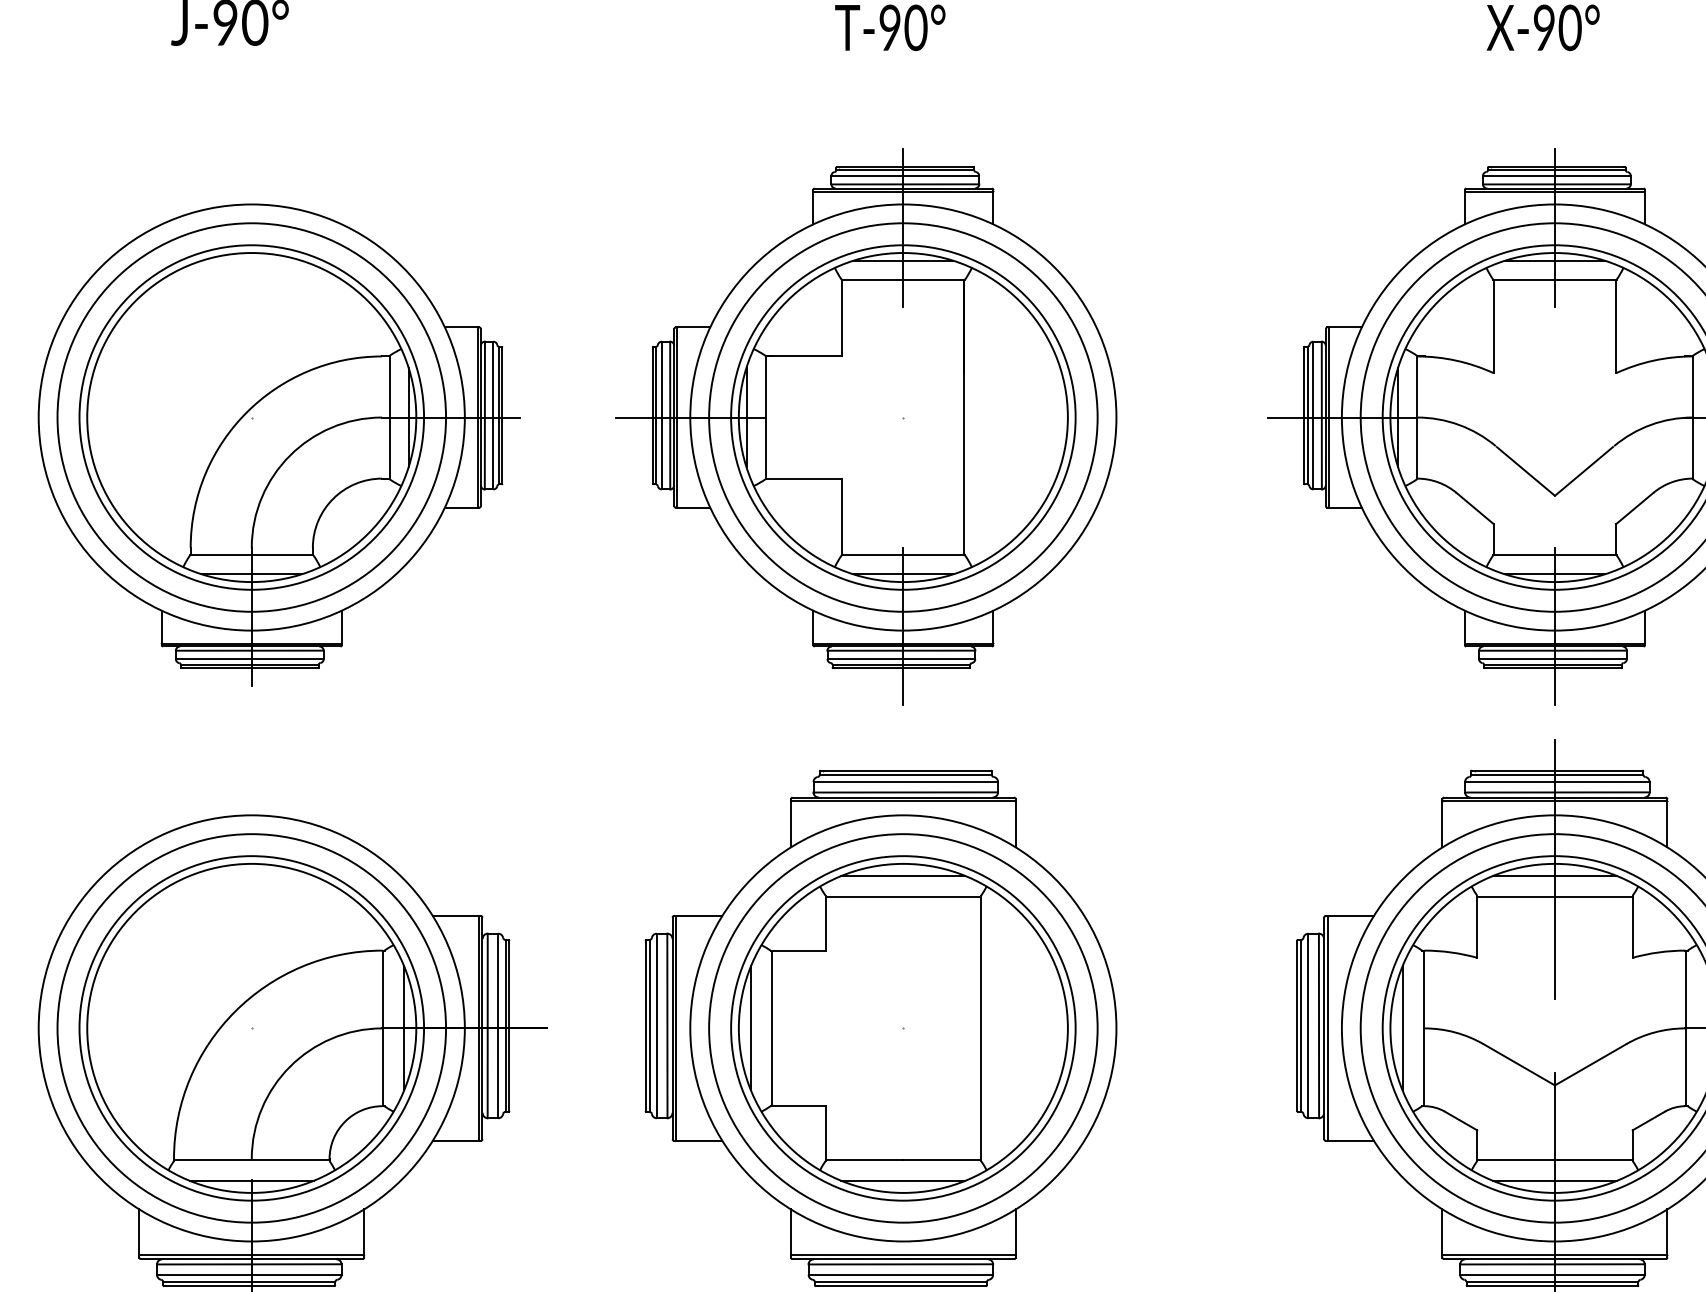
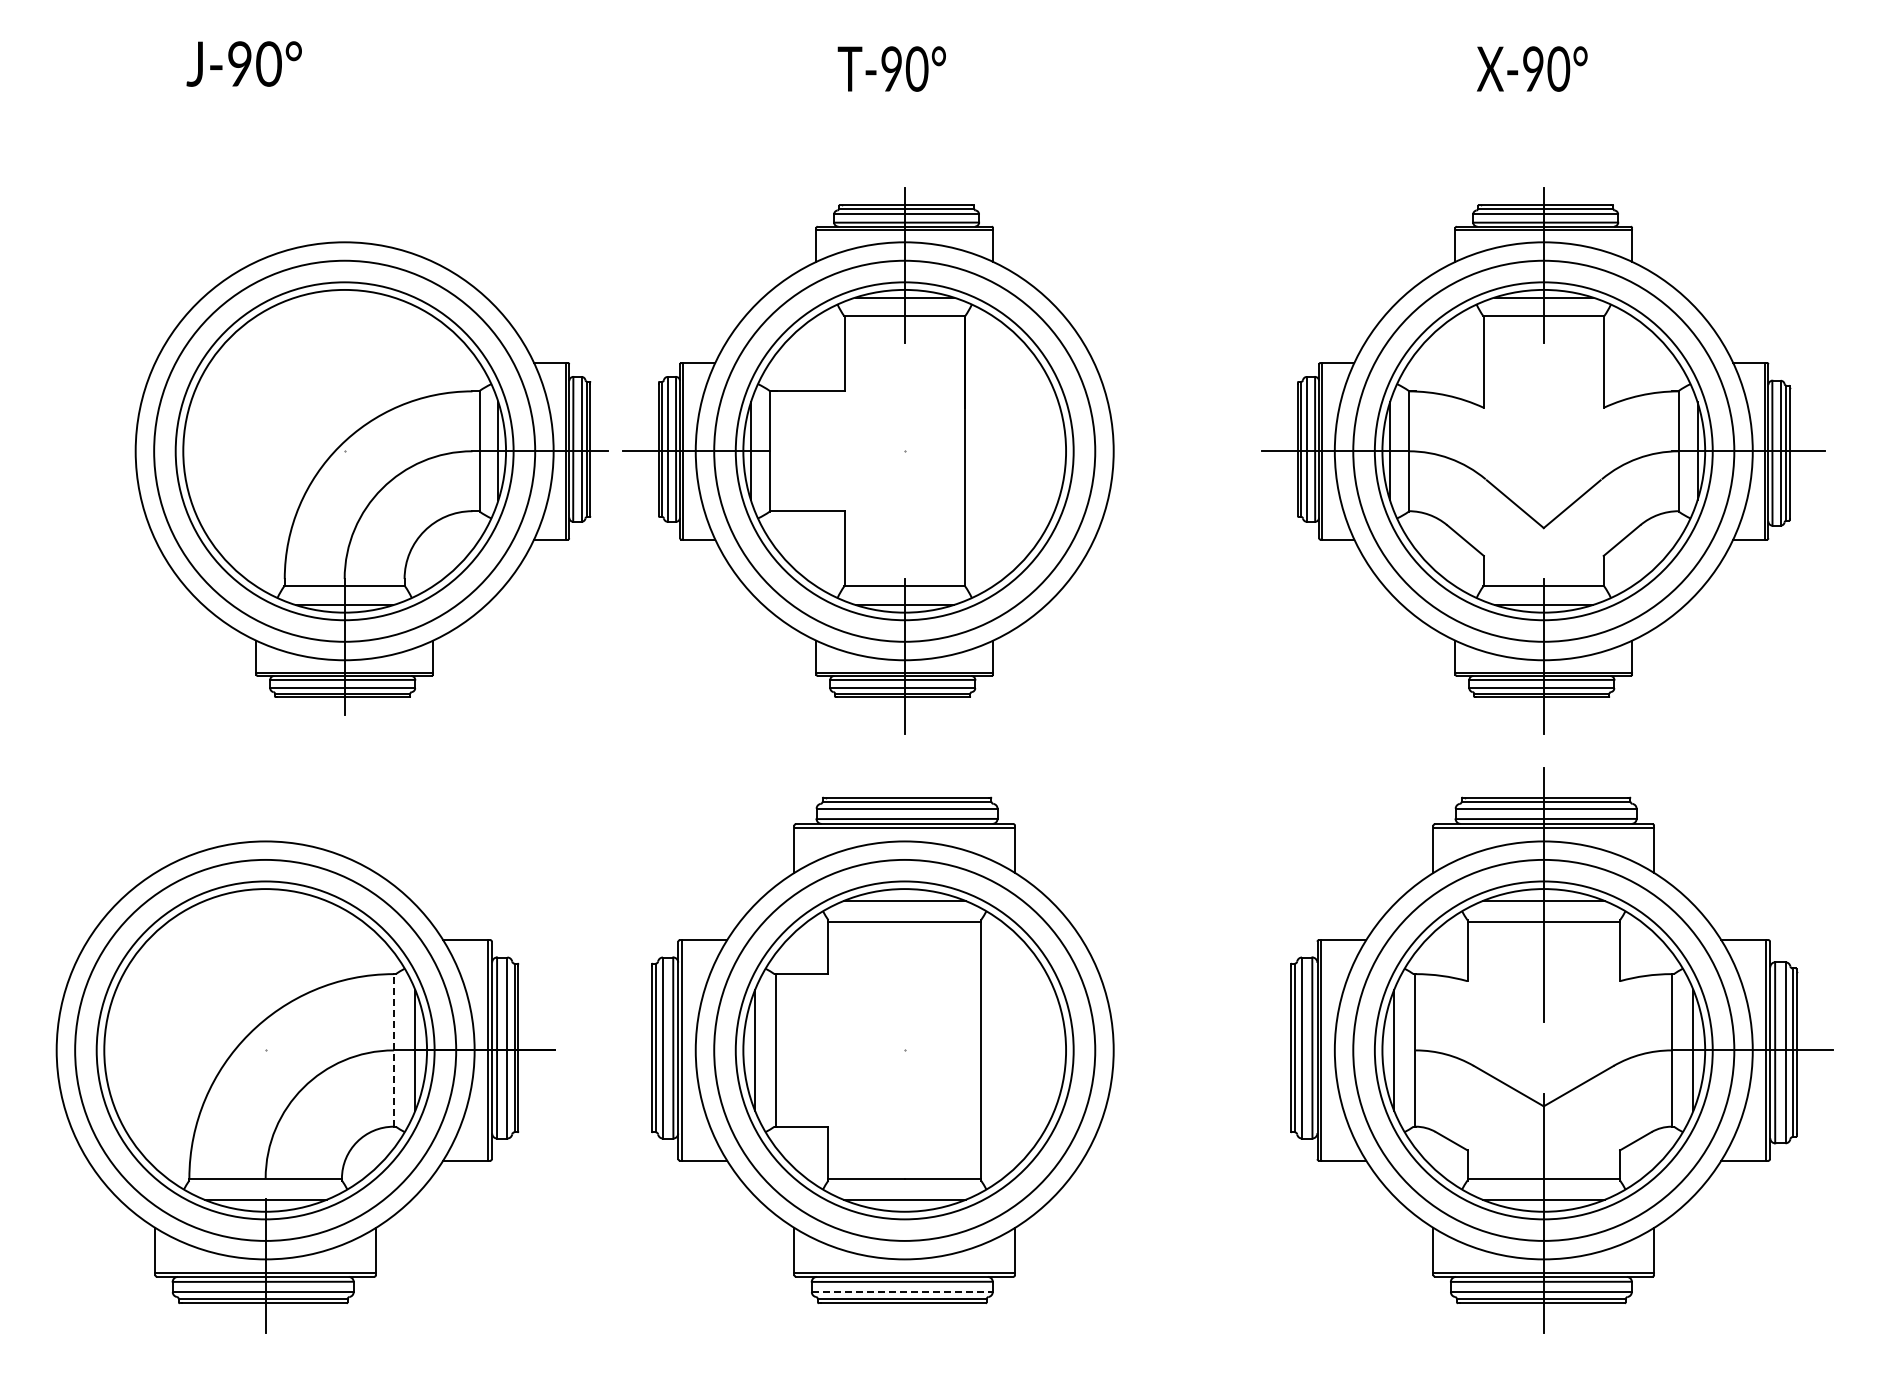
part: (279, 445) -> (371, 478), moved
line: (383, 1027) -> (394, 1049), solid -> dashed
line: (901, 1275) -> (902, 1292), solid -> dashed

